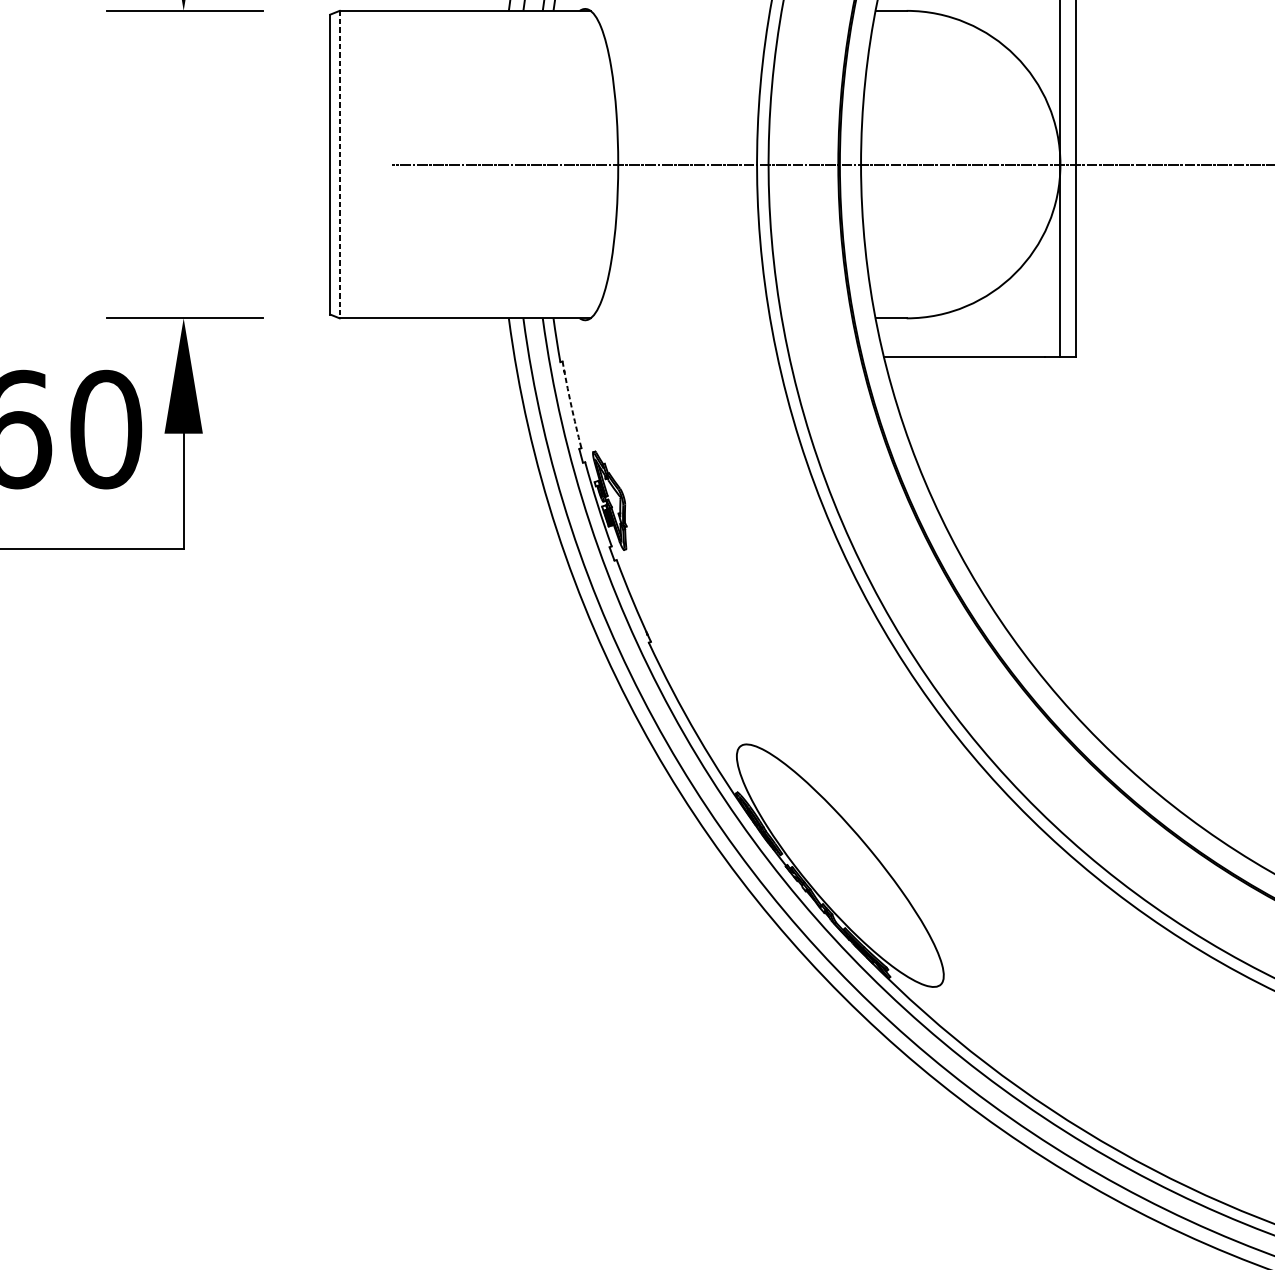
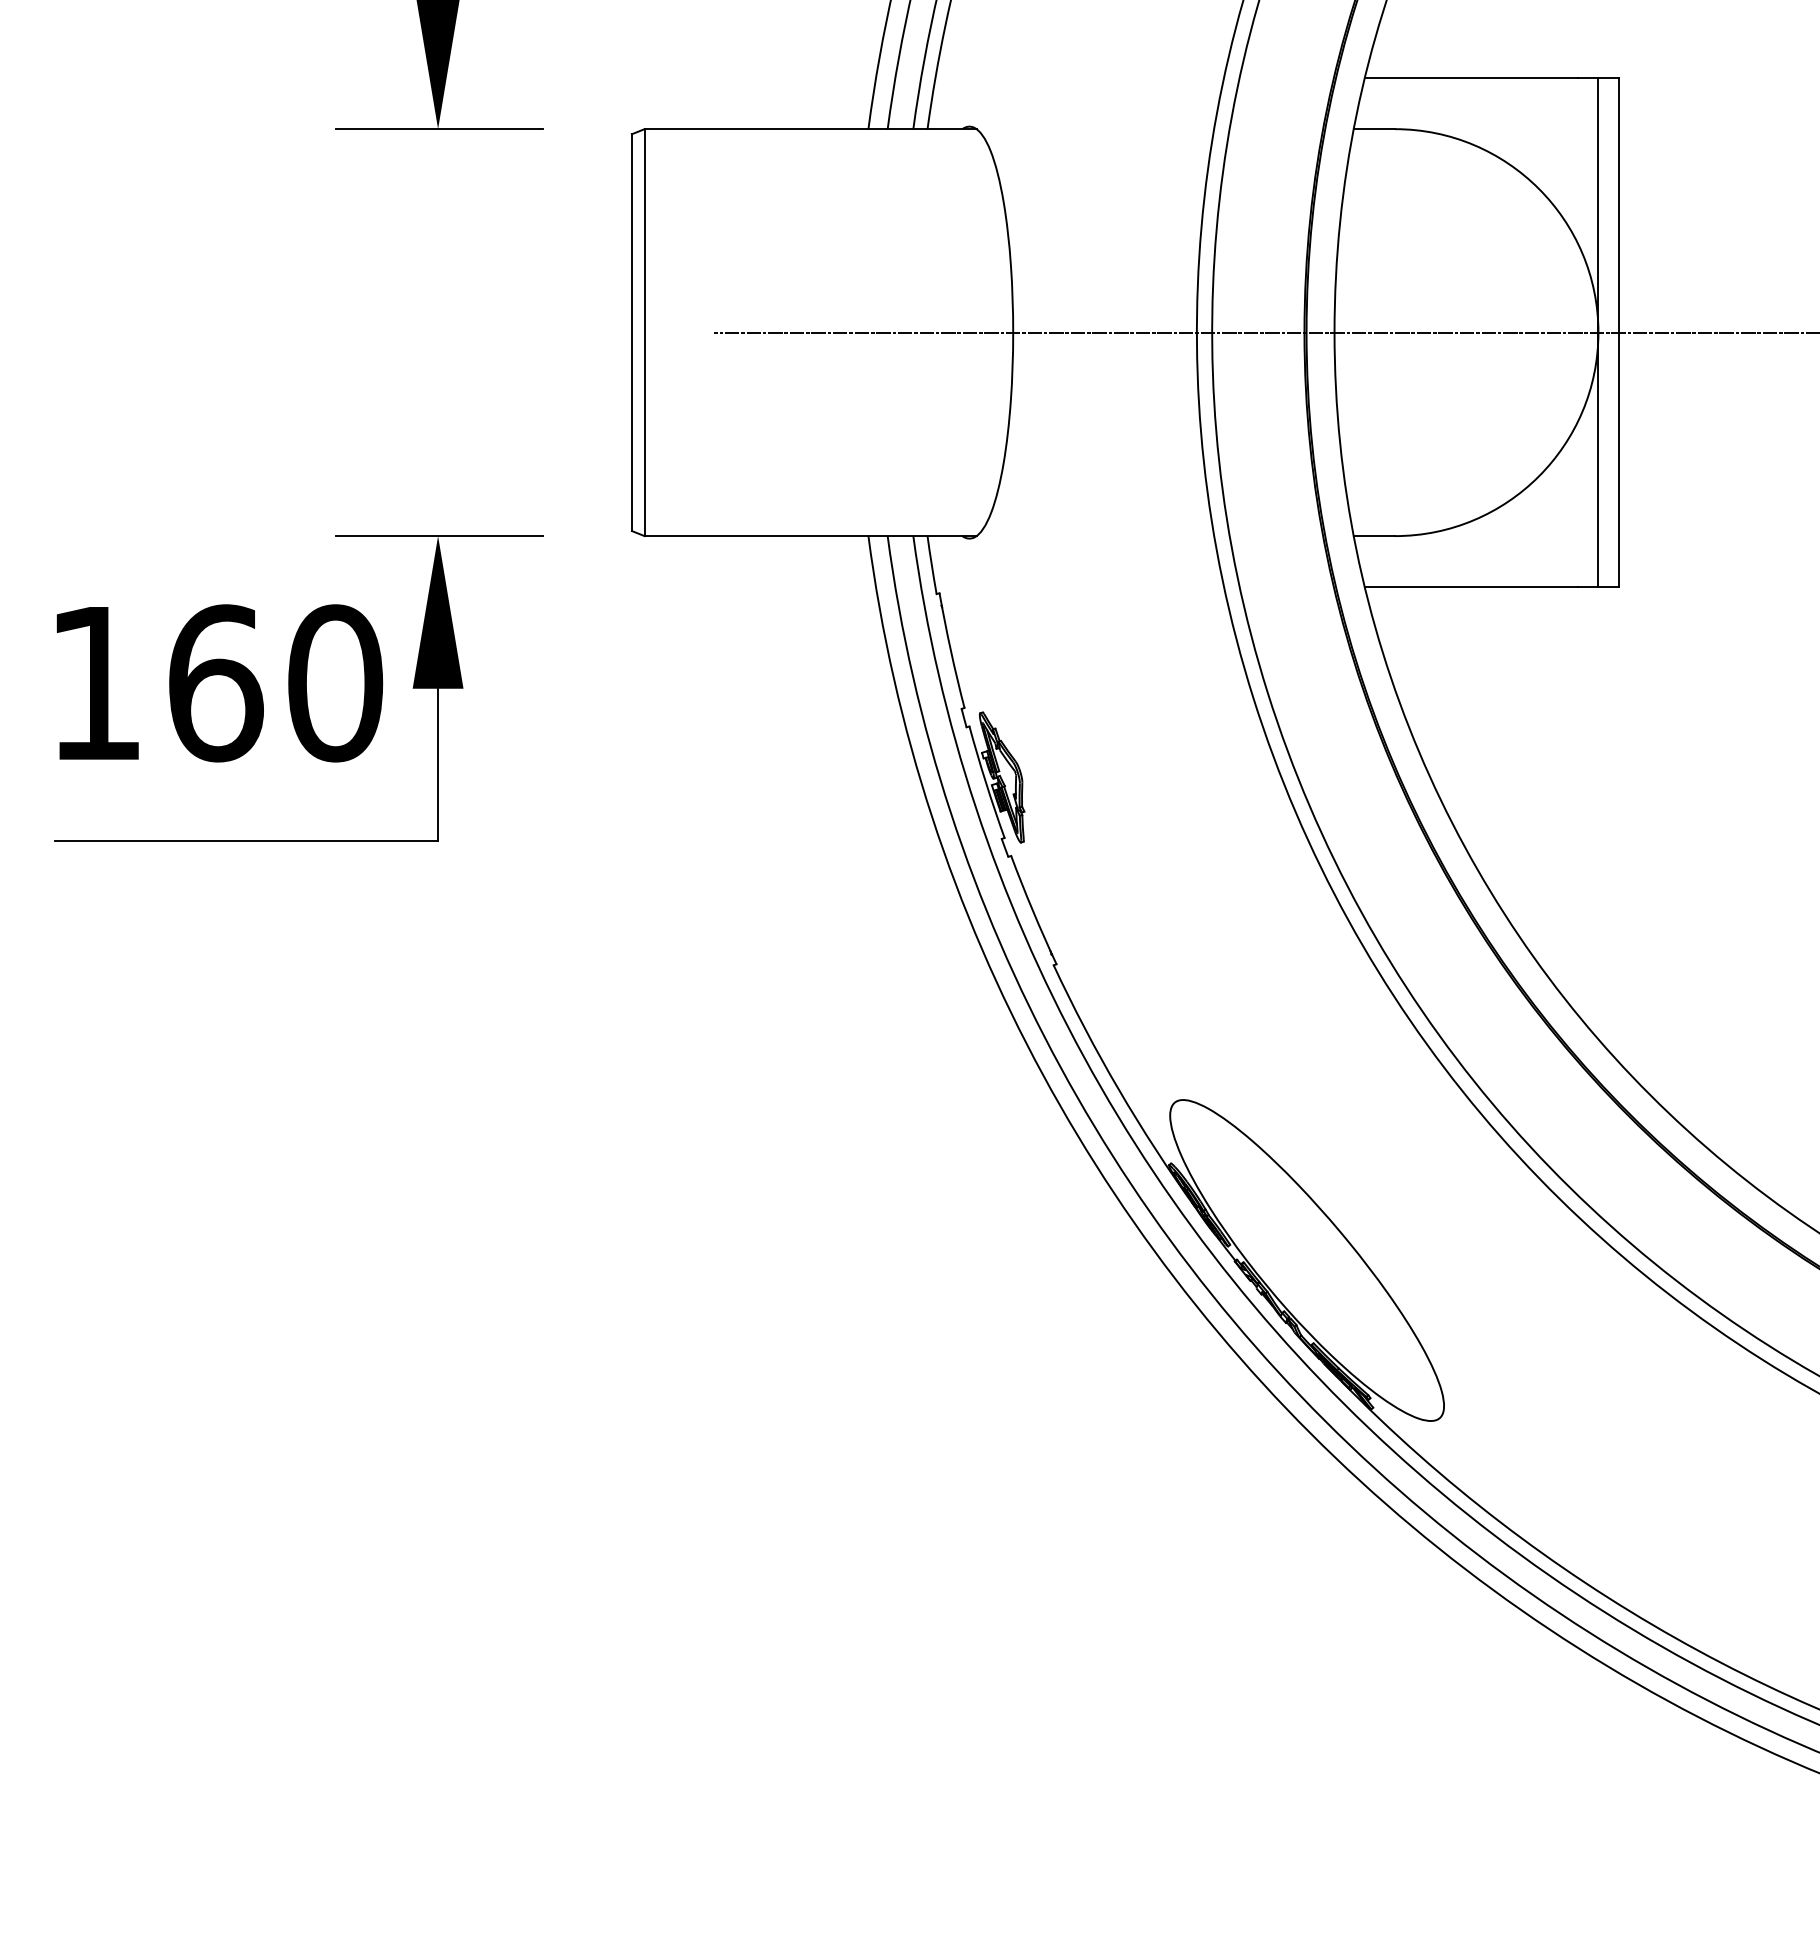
line: (339, 165) -> (644, 333), dashed -> solid
arc: (570, 404) -> (950, 650), dashed -> solid

